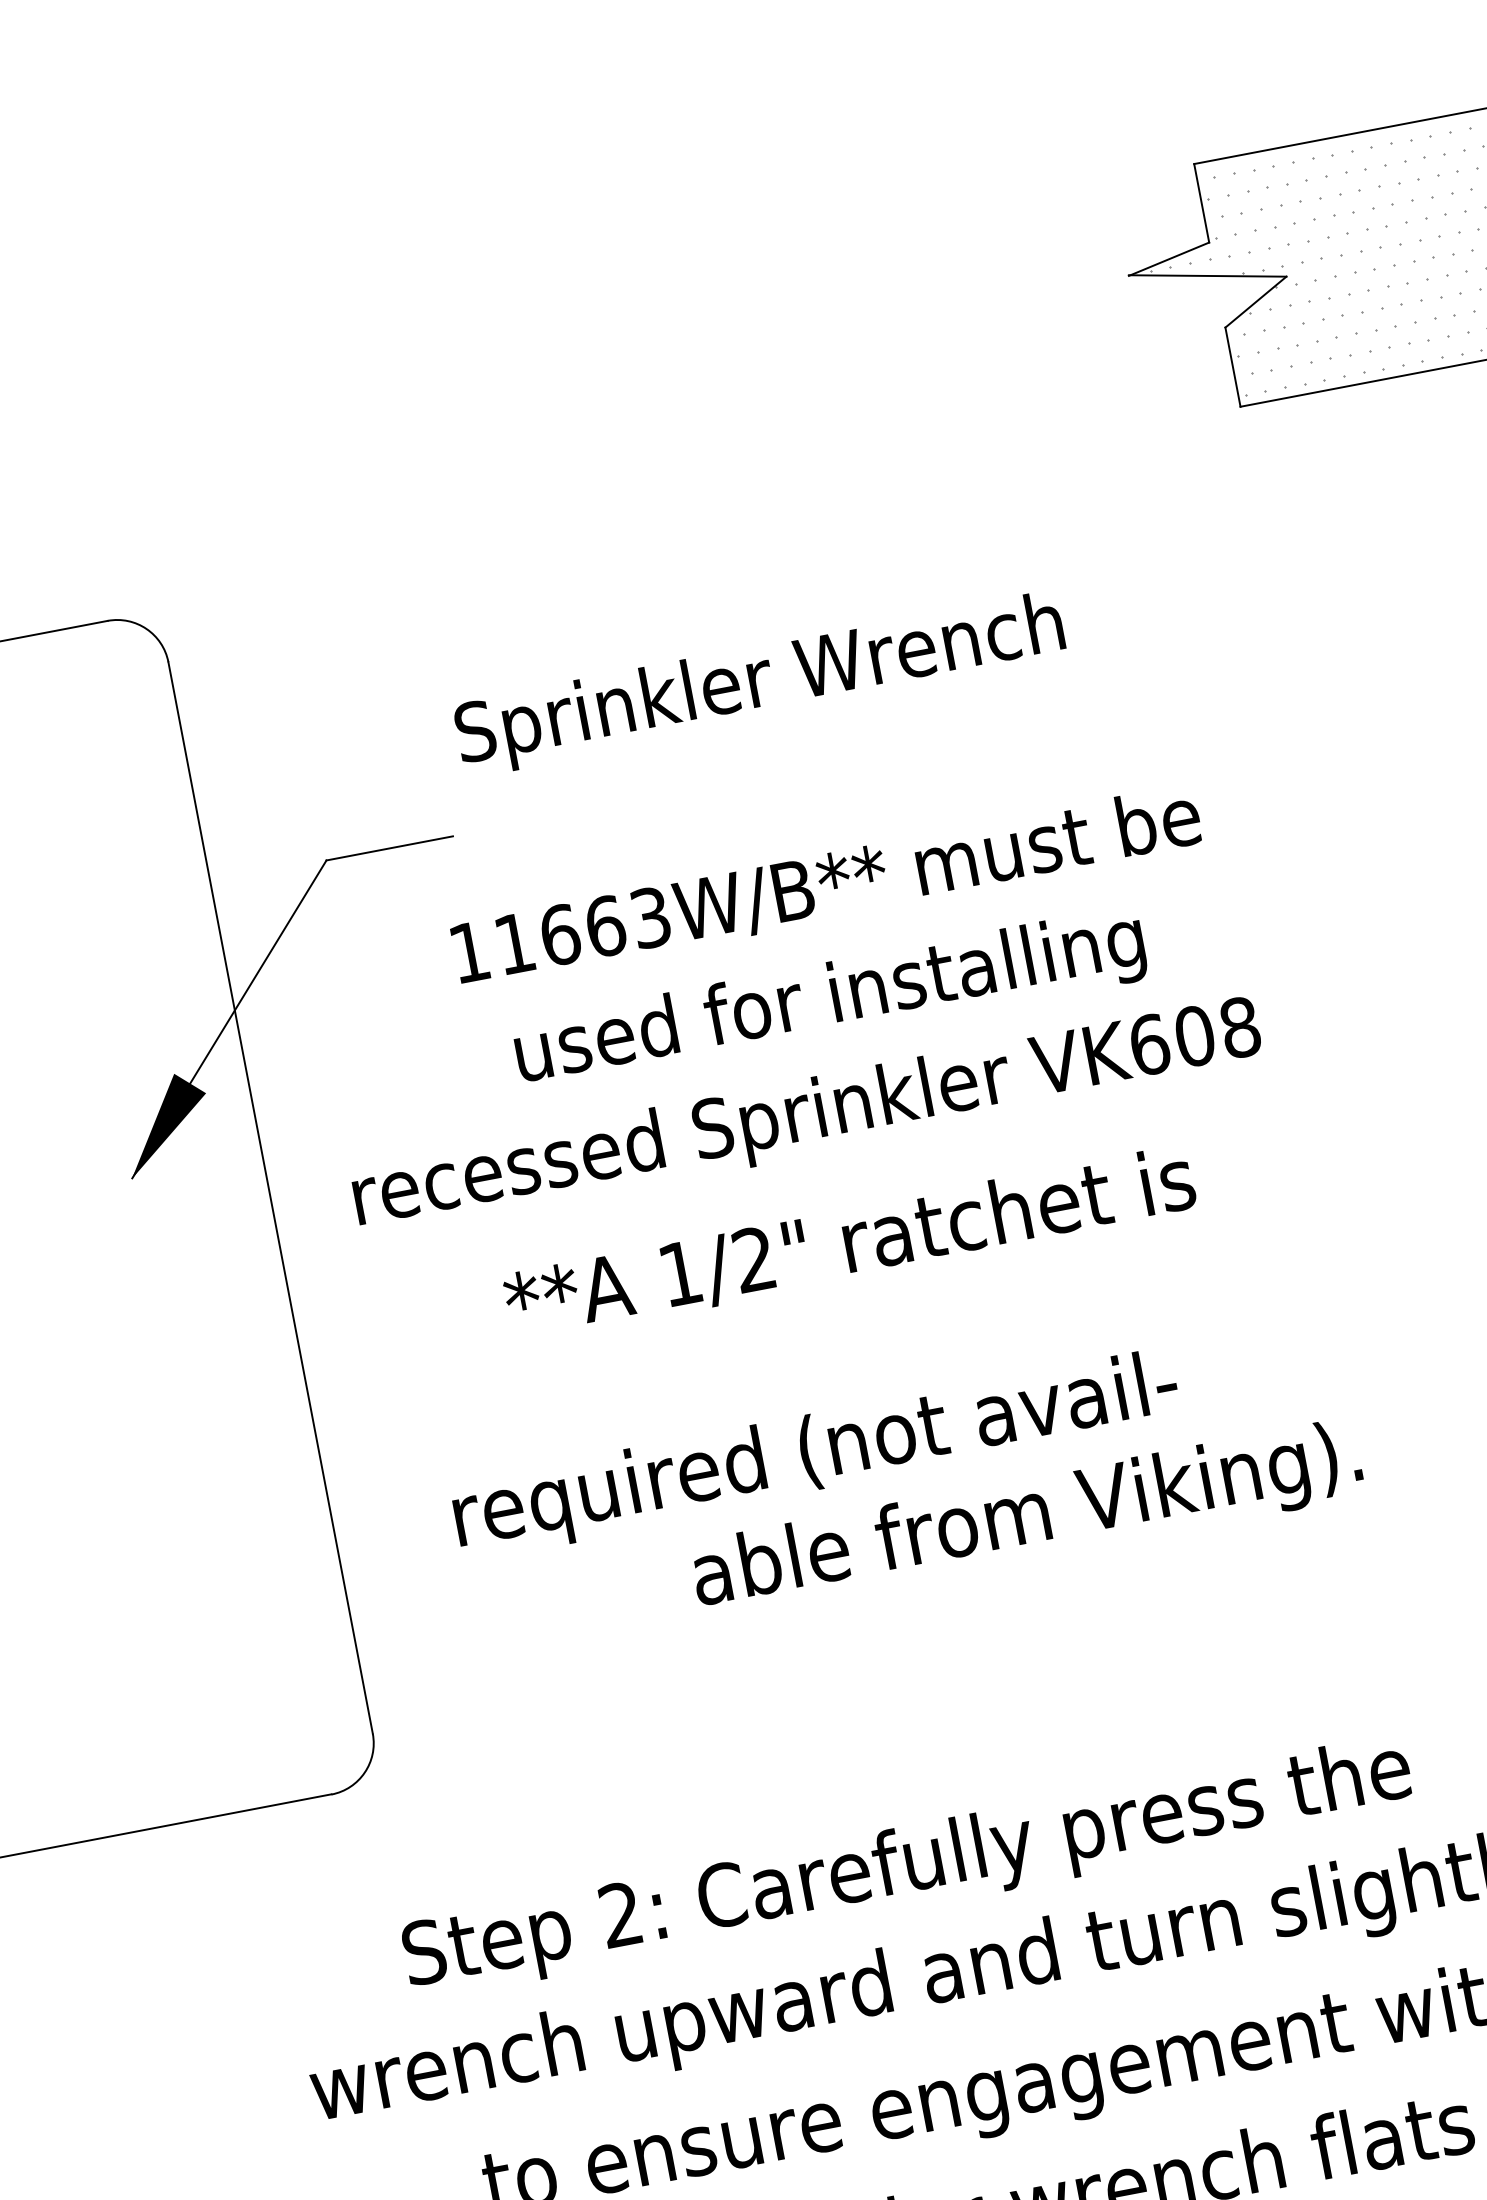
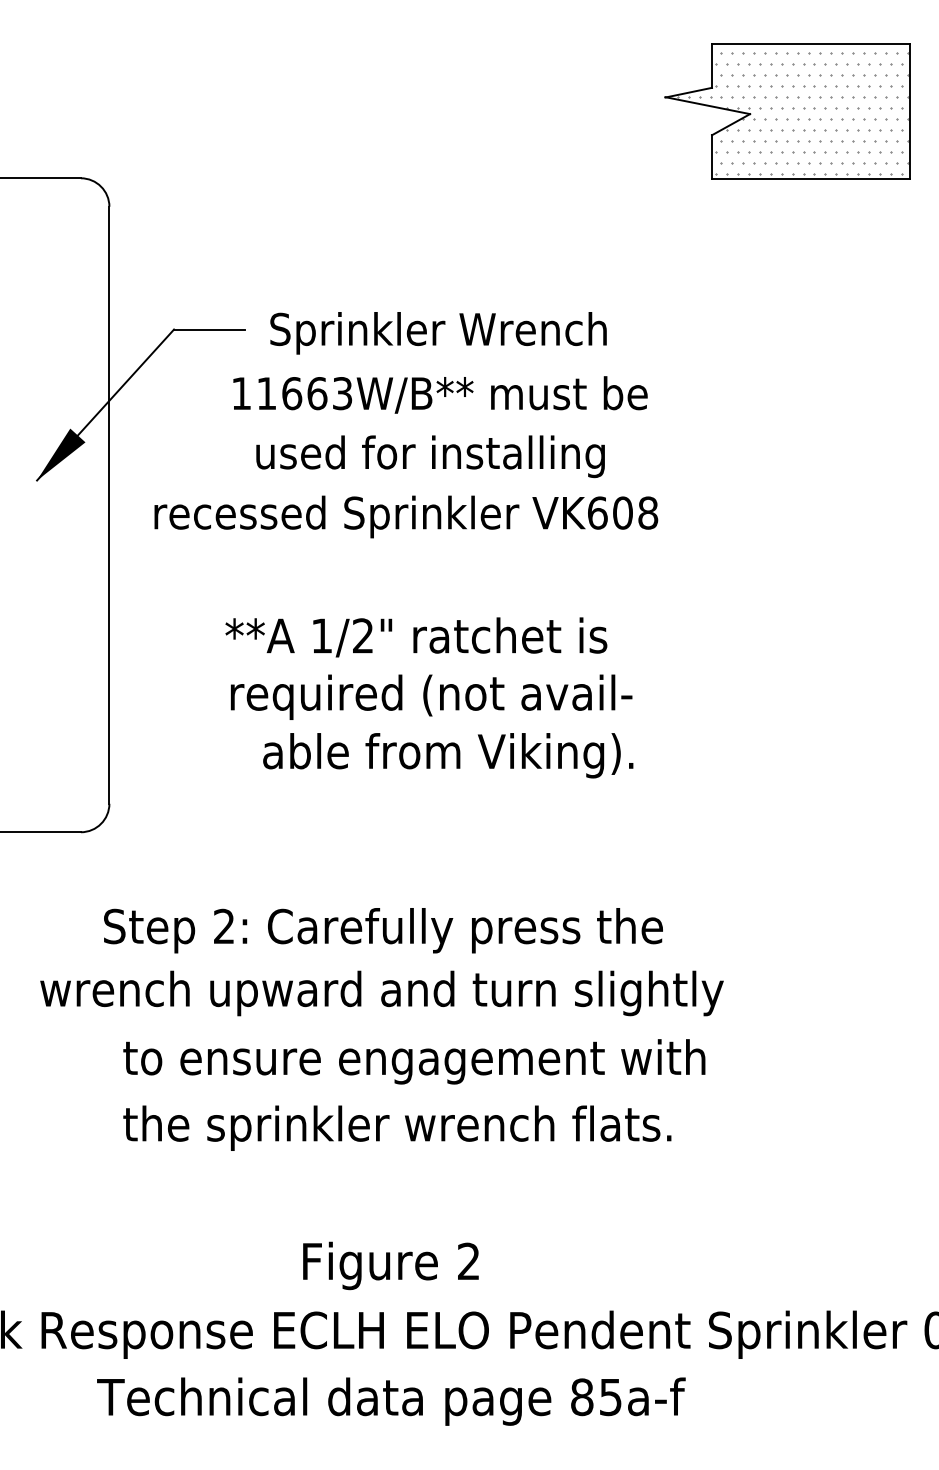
text: (760, 684) -> (438, 333), moved
text: (850, 1244) -> (416, 637), moved
text: (816, 1453) -> (431, 696), moved
text: (1027, 1518) -> (448, 755), moved

